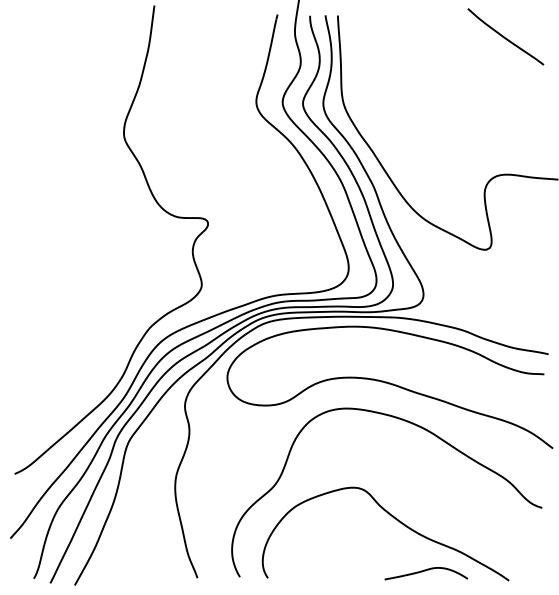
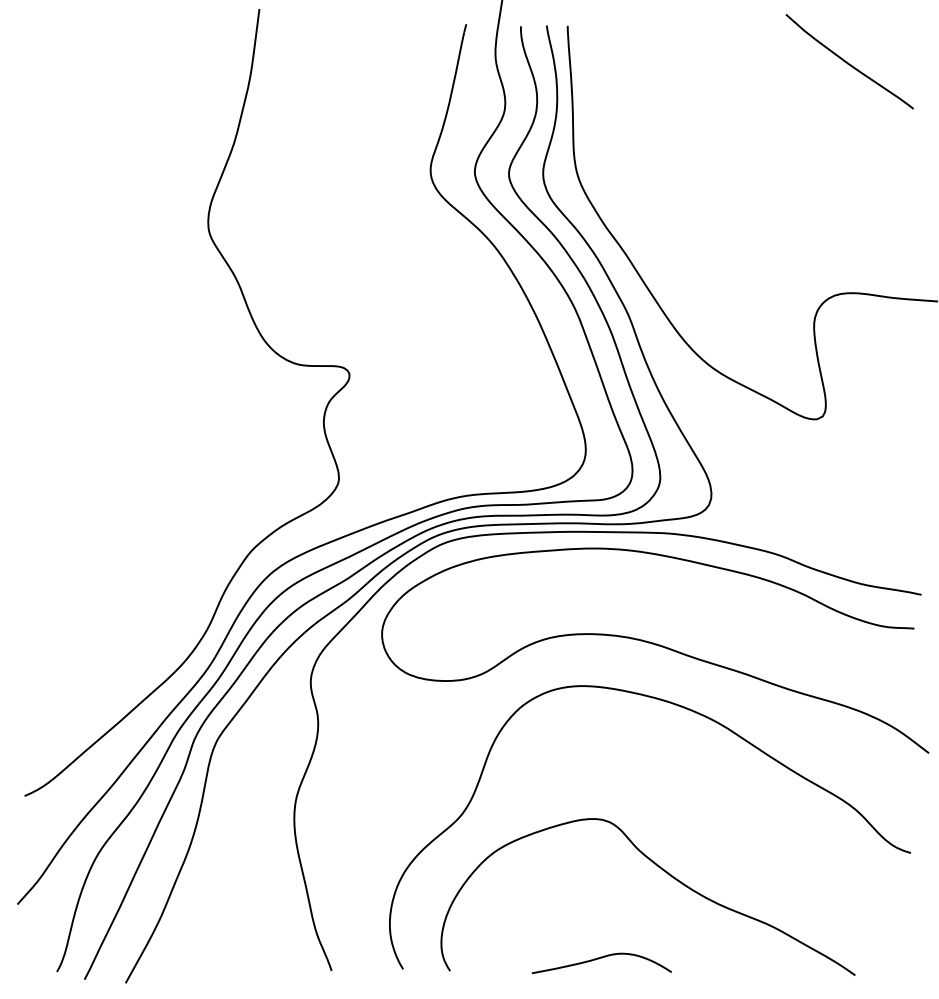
curve: (425, 571) -> (600, 959), moved

